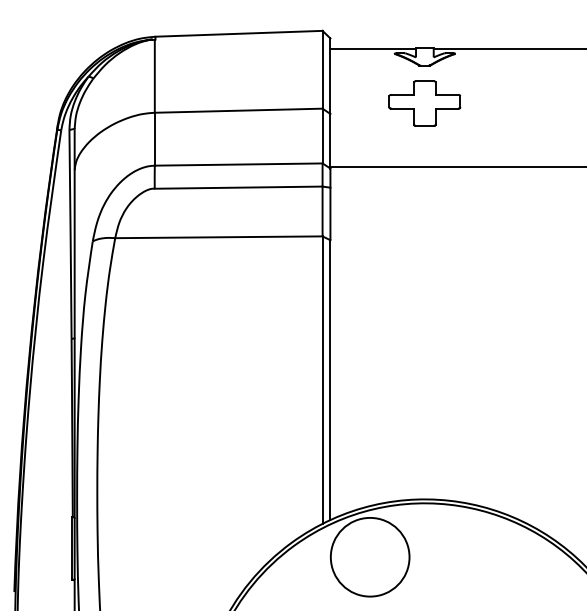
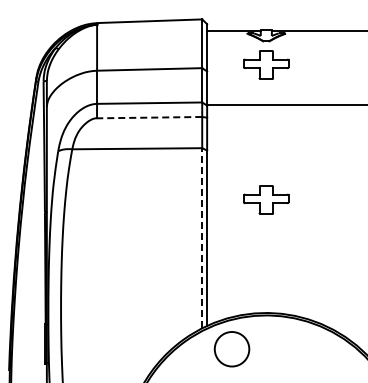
line: (238, 187) -> (149, 117), solid -> dashed
part: (425, 318) -> (266, 199), added
line: (323, 378) -> (202, 237), solid -> dashed
circle: (369, 556) -> (231, 348), size x0.7

